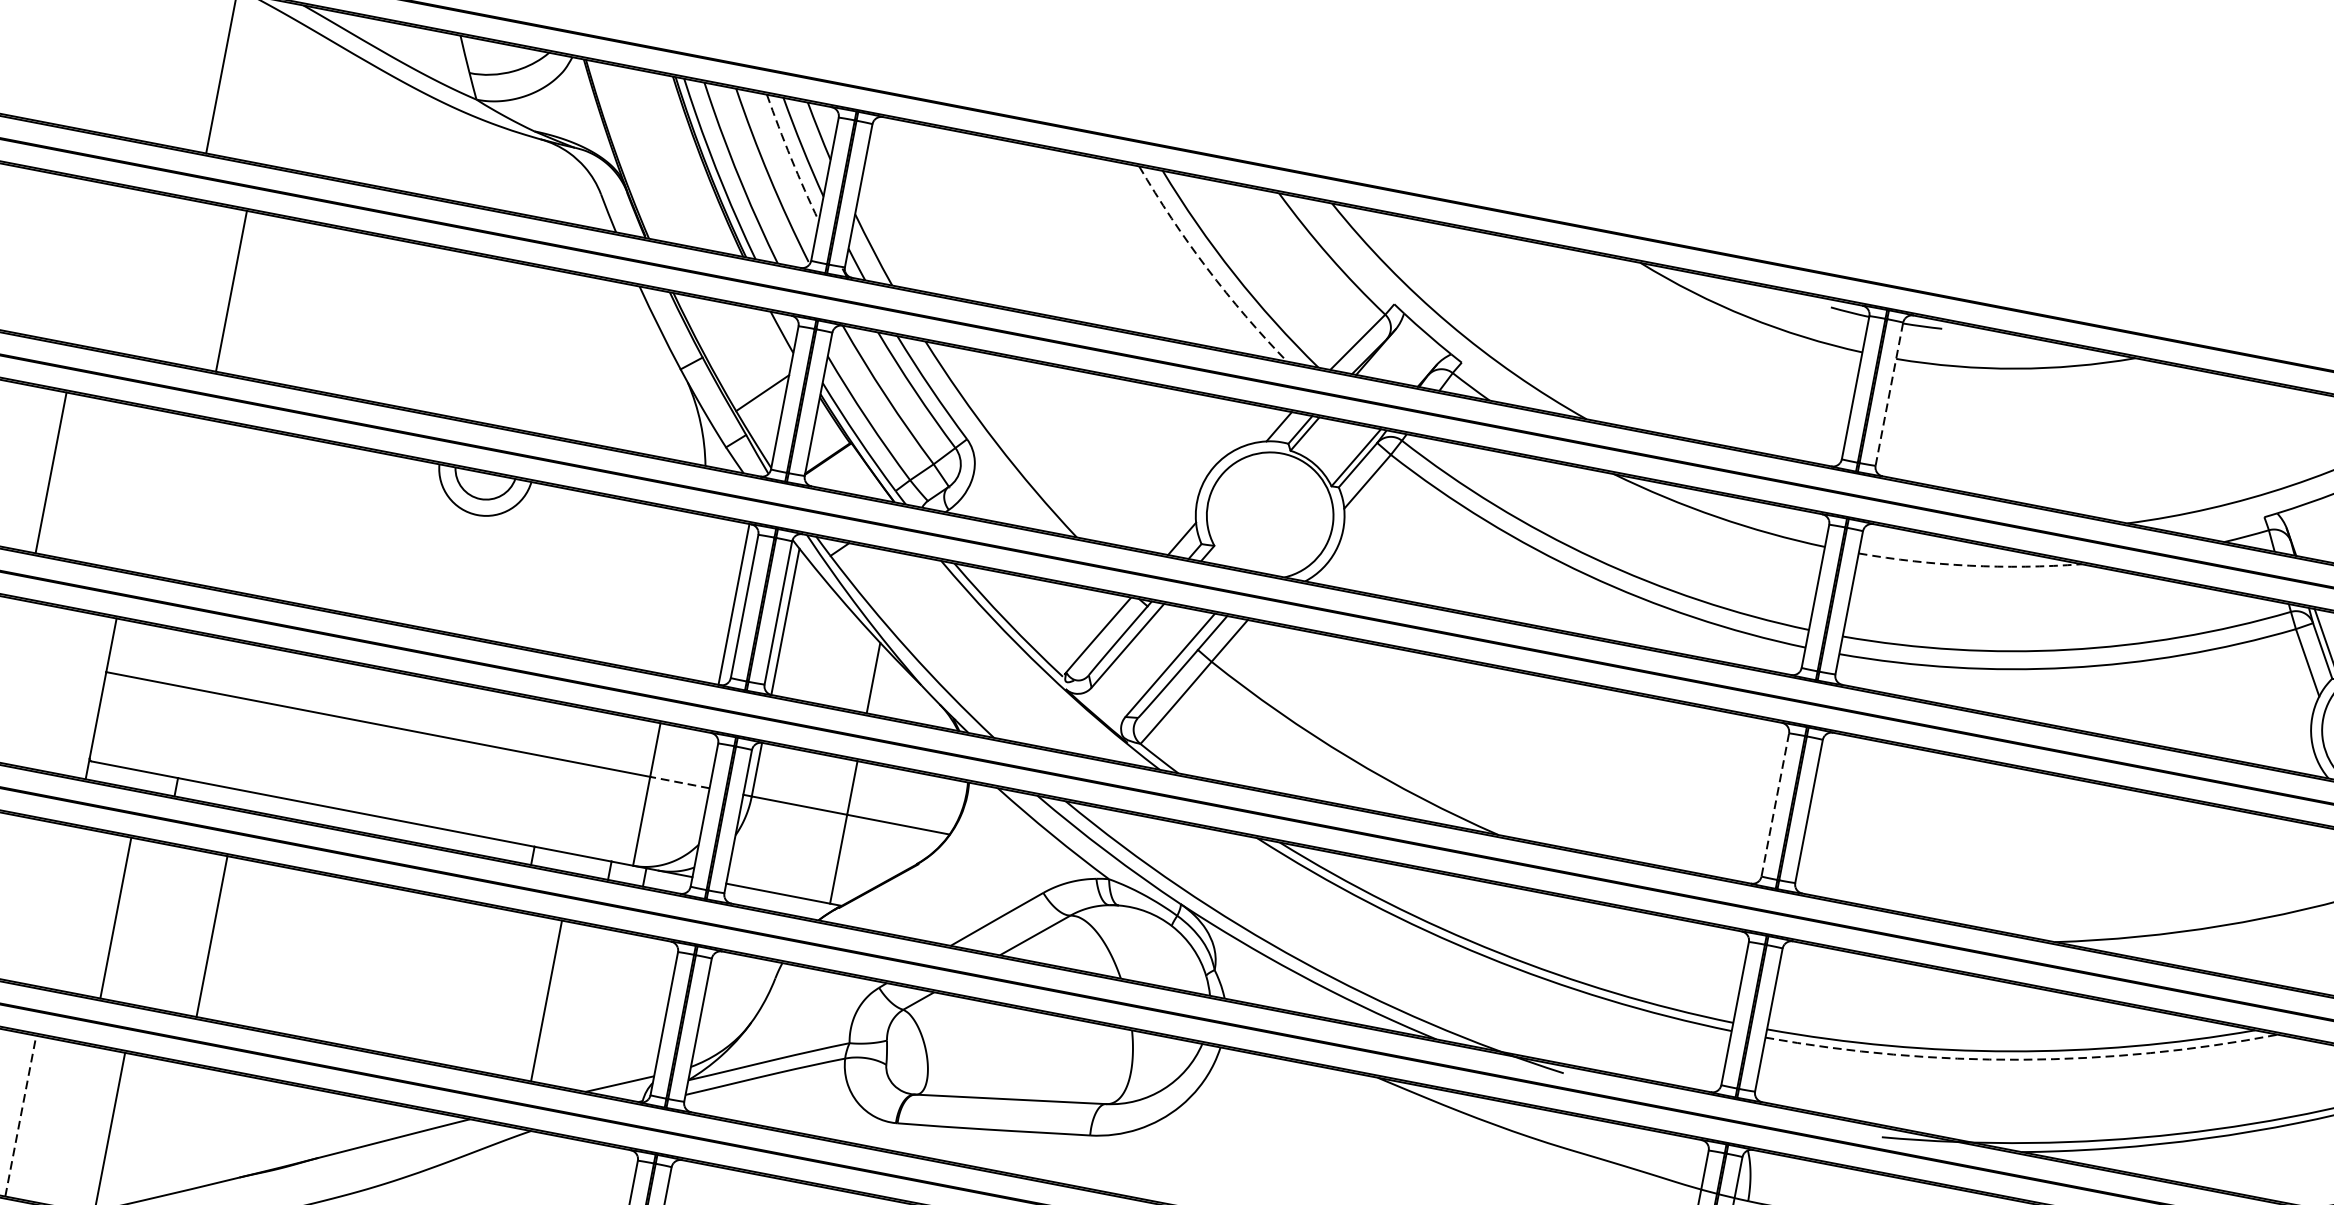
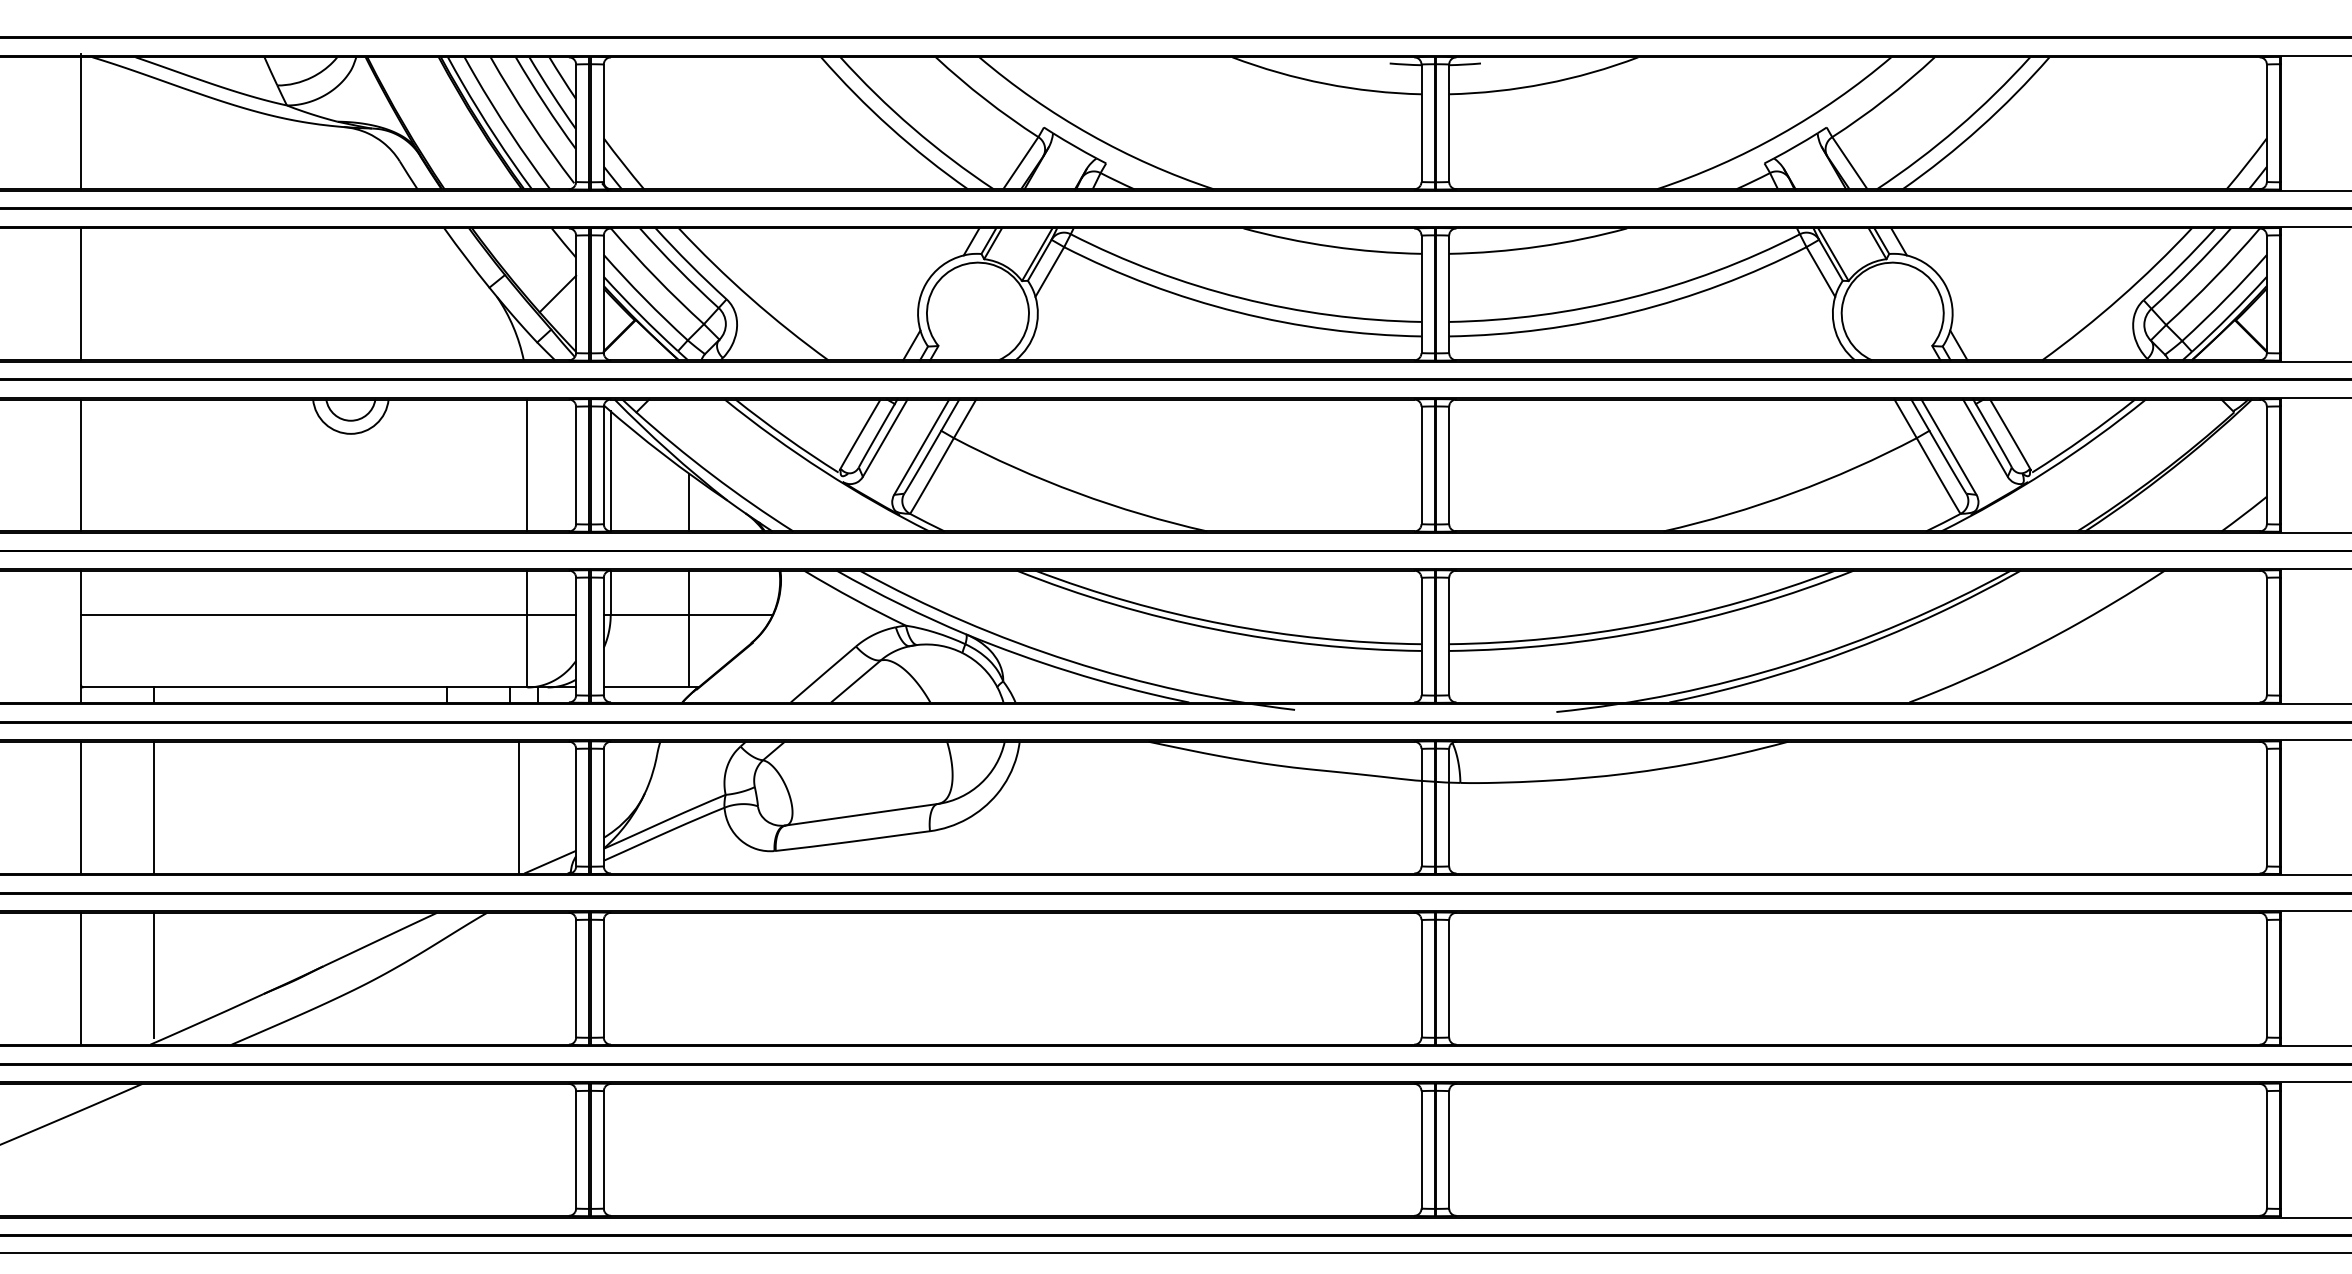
arc: (790, 158) -> (544, 104), dashed -> solid
arc: (1207, 268) -> (890, 127), dashed -> solid
line: (231, 291) -> (81, 294), moved
line: (1889, 394) -> (1449, 123), dashed -> solid
line: (51, 473) -> (81, 465), moved
arc: (1969, 565) -> (1538, 246), dashed -> solid
line: (734, 604) -> (527, 465), moved
line: (679, 782) -> (551, 614), dashed -> solid
line: (1775, 804) -> (1421, 465), dashed -> solid
line: (116, 917) -> (81, 807), moved
line: (212, 936) -> (154, 807), moved
line: (546, 1000) -> (518, 807), moved
arc: (2022, 1059) -> (1655, 629), dashed -> solid
line: (21, 1115) -> (81, 978), dashed -> solid

